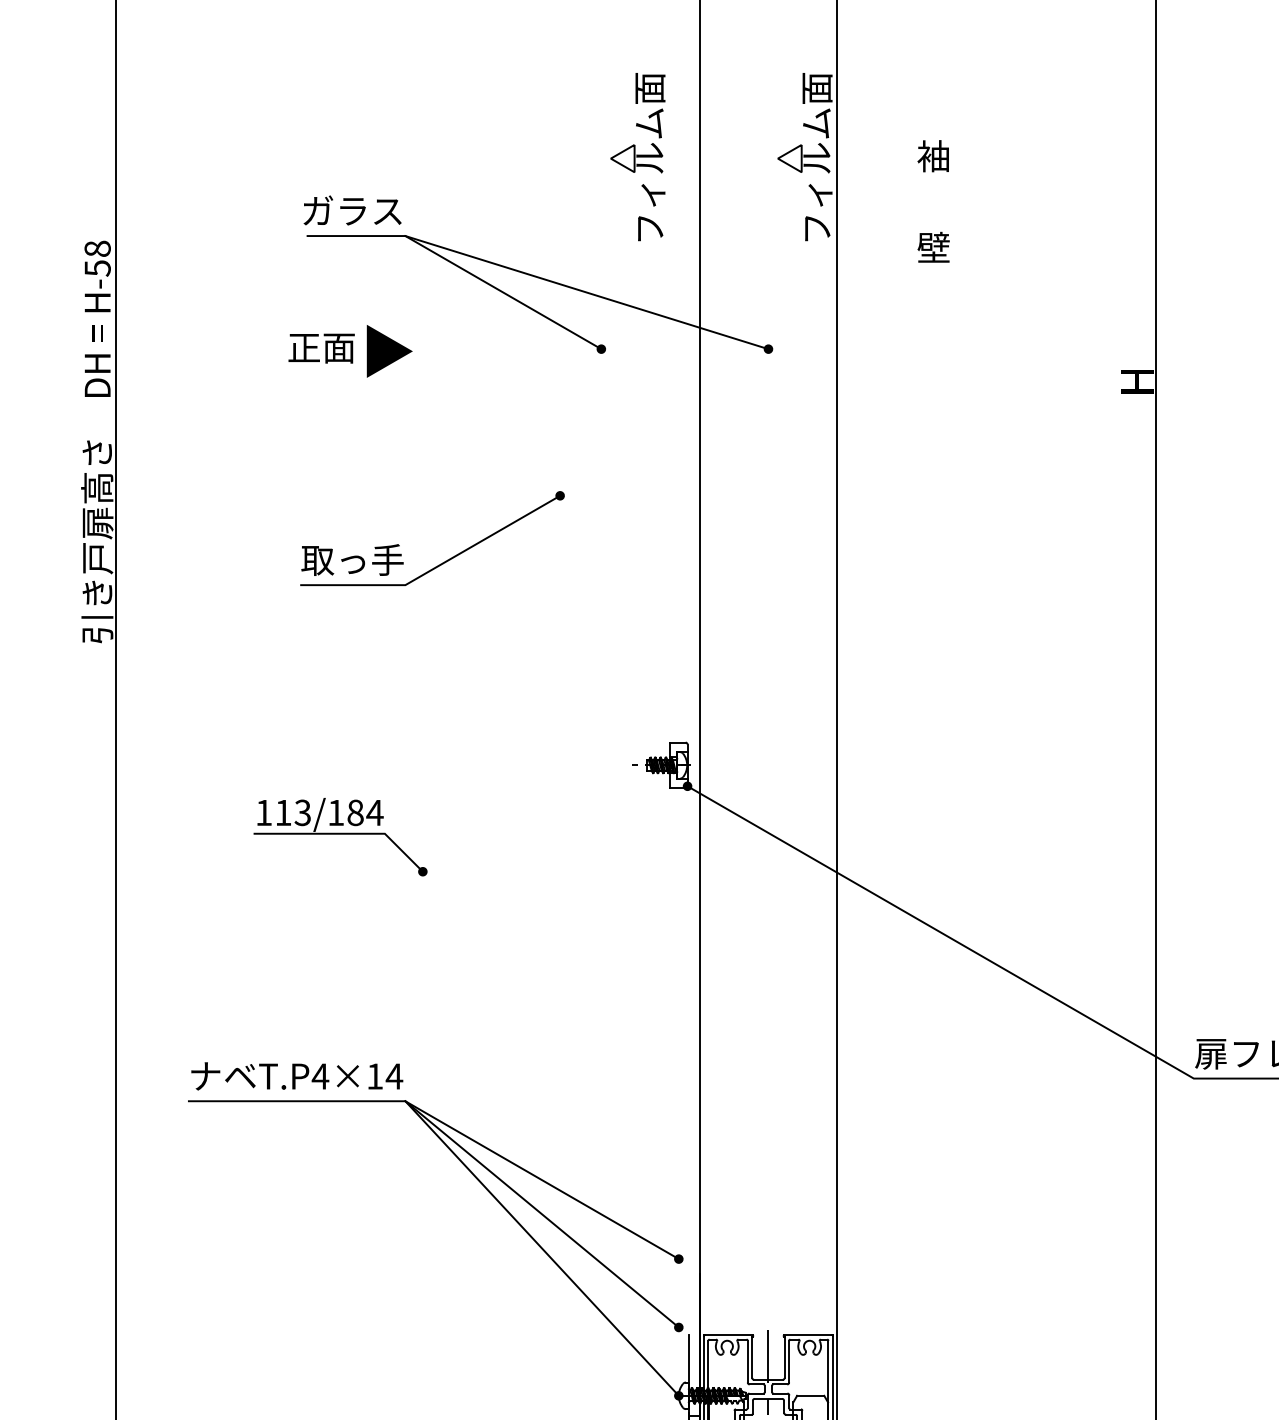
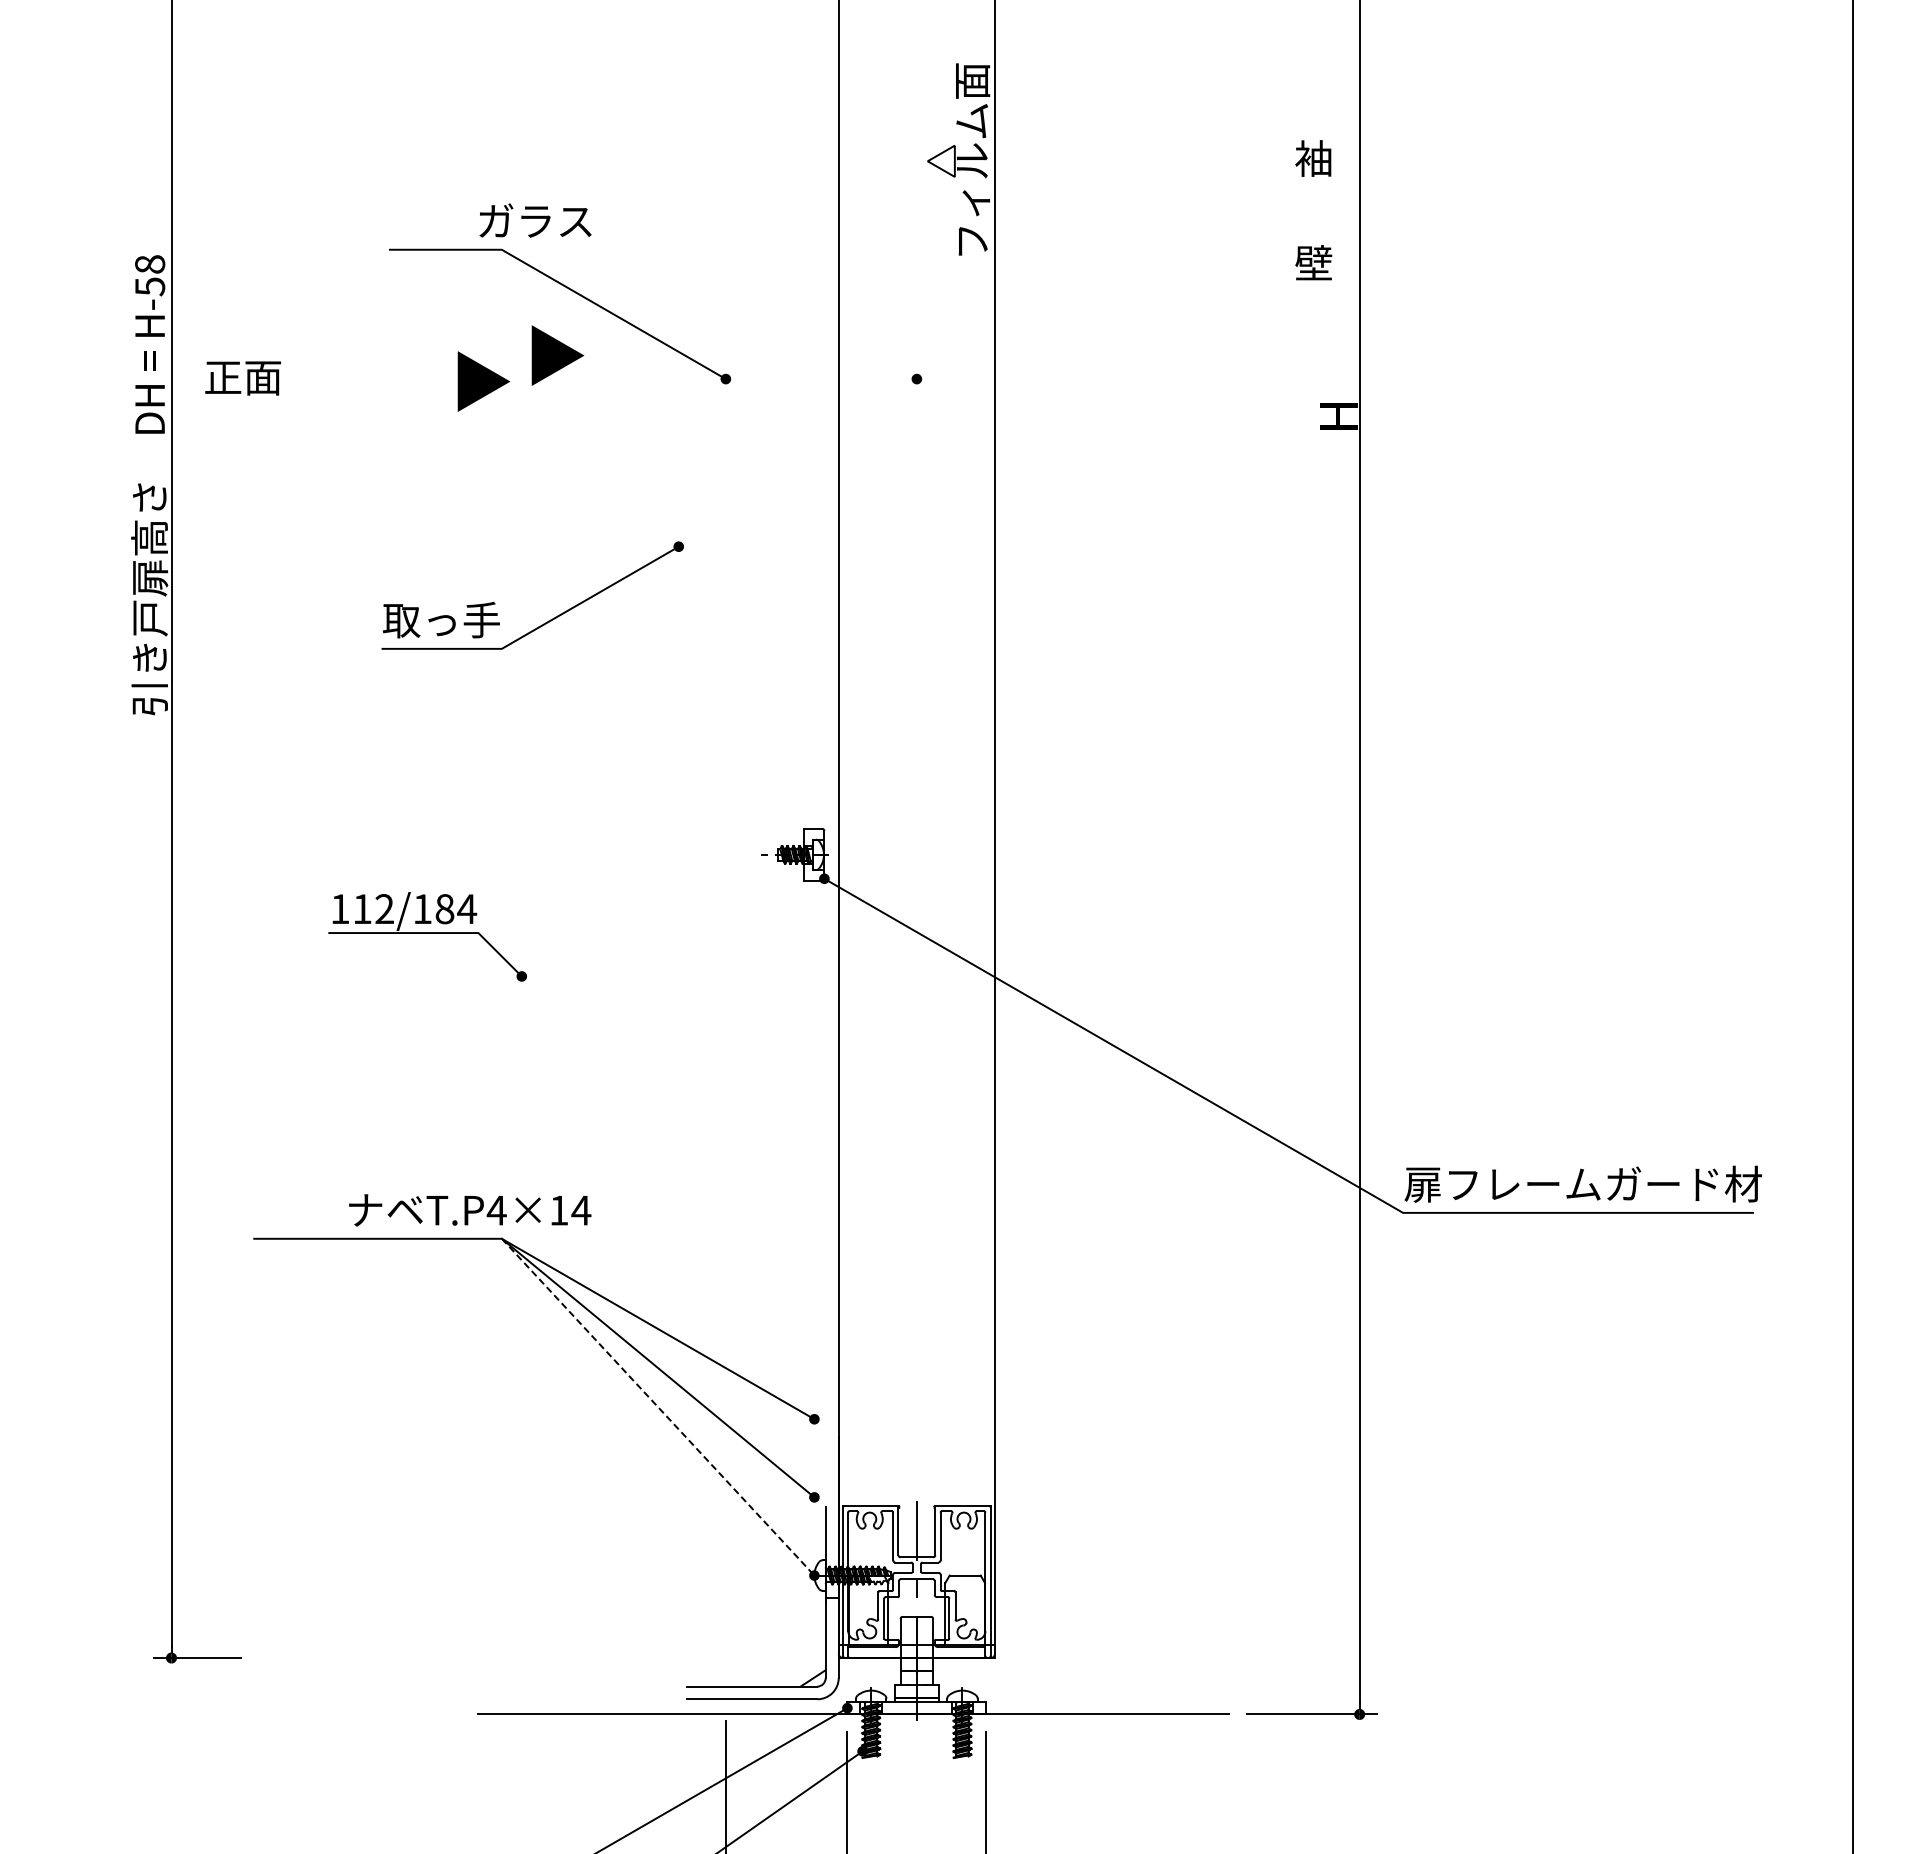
part: (637, 157) -> (767, 159), removed
text: (933, 201) -> (1313, 210), moved
text: (352, 210) -> (535, 220), moved
line: (586, 292) -> (708, 314), removed
part: (454, 328) -> (557, 355), added
text: (321, 348) -> (242, 378), moved
text: (302, 813) -> (384, 909), 113/184 -> 112/184
text: (297, 1076) -> (470, 1210), moved
line: (542, 1248) -> (658, 1407), solid -> dashed

